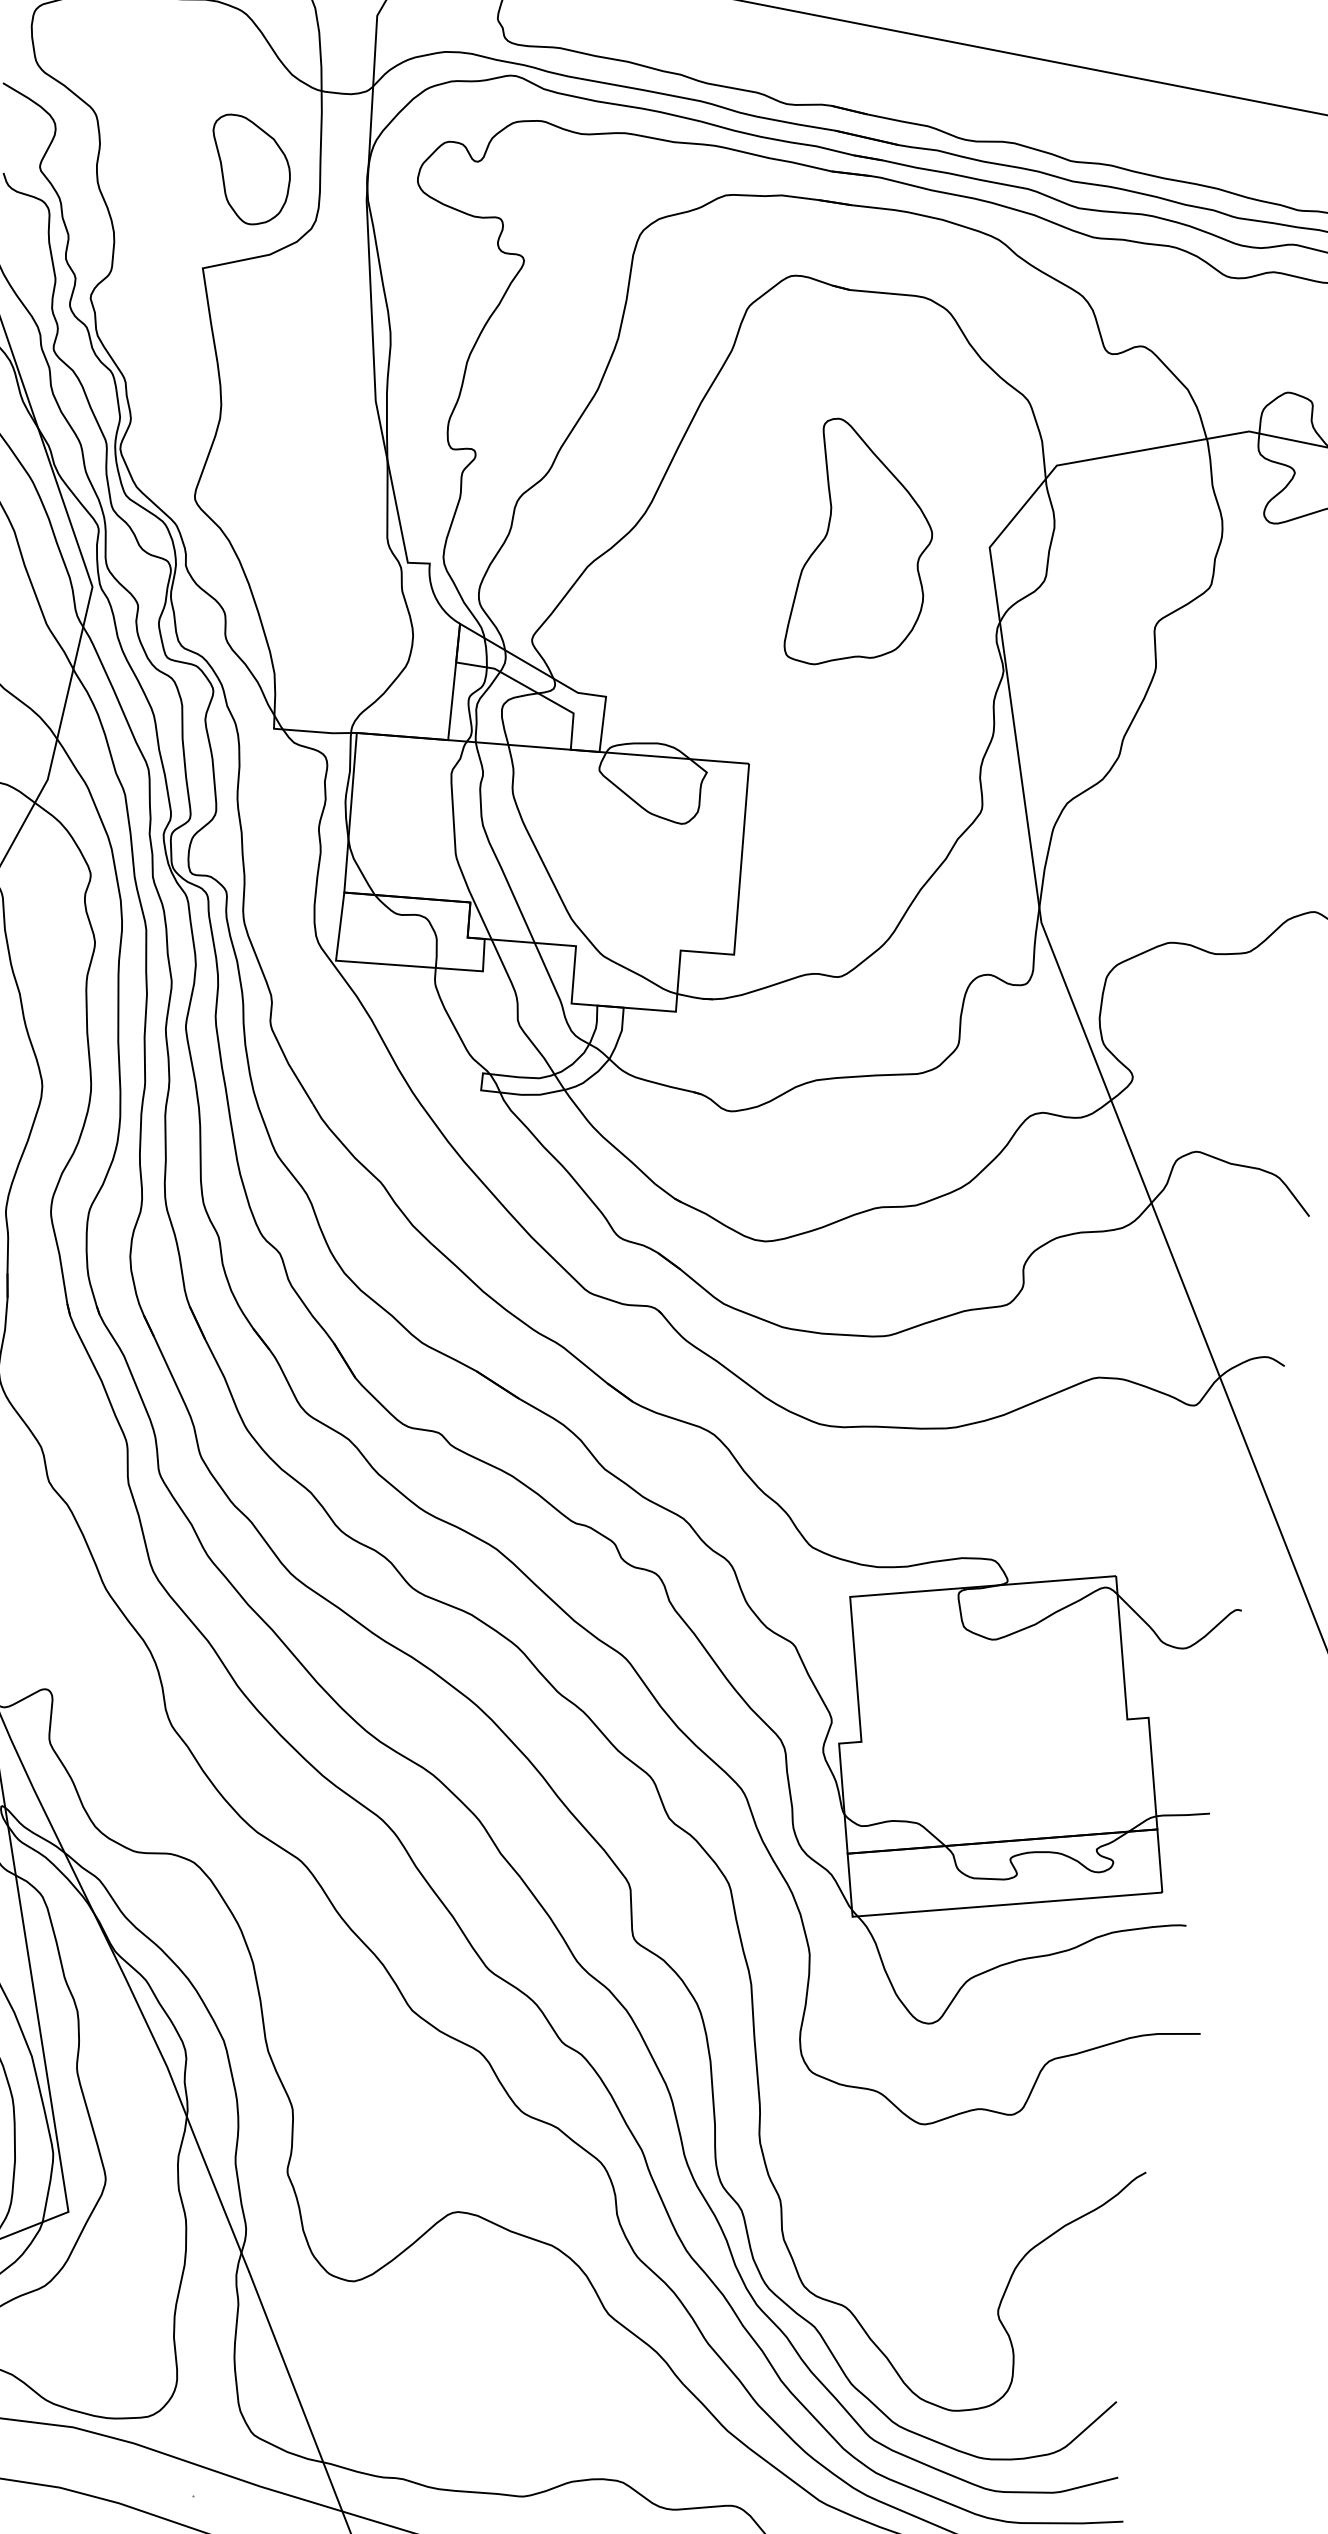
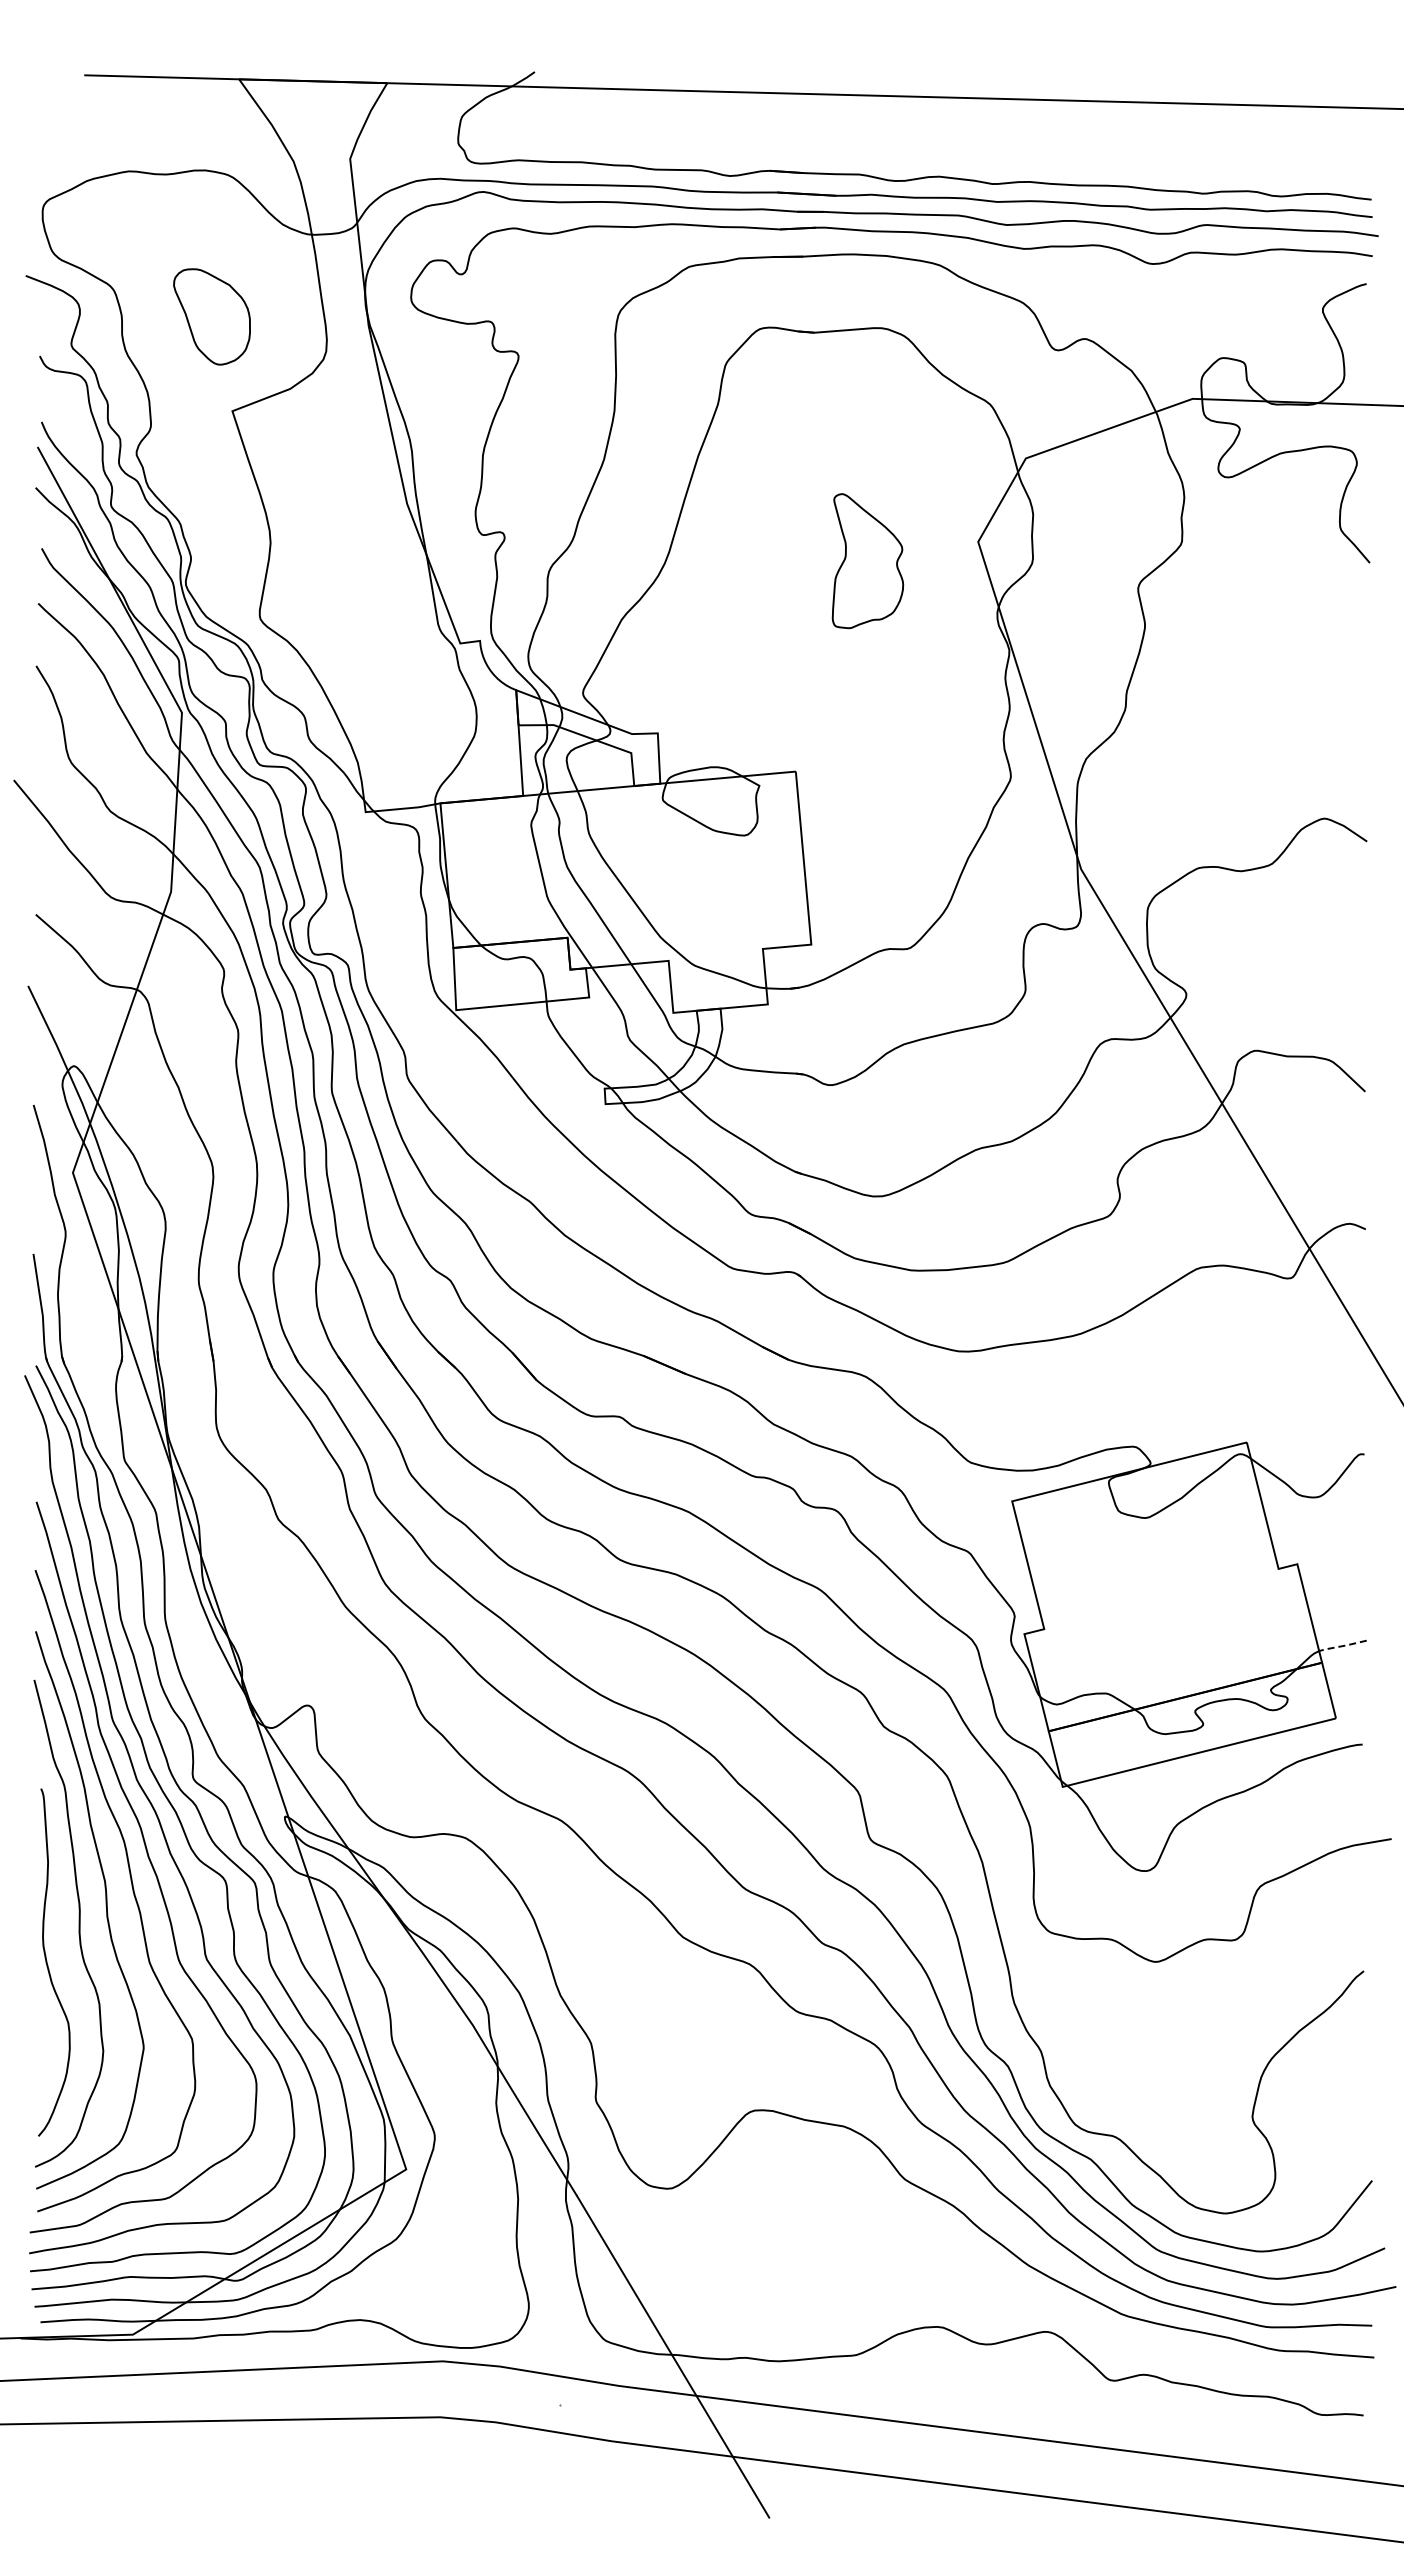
part: (248, 170) -> (211, 316), moved
part: (865, 547) -> (867, 560), size x0.6
line: (1182, 1815) -> (1342, 1646), solid -> dashed

